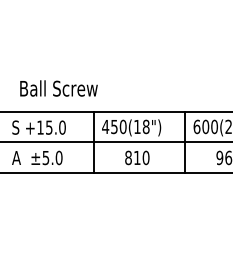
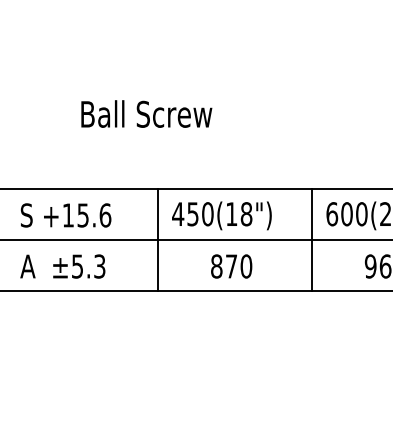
text: (58, 88) -> (145, 114), moved
text: (62, 127) -> (105, 215), +15.0 -> +15.6
text: (58, 157) -> (98, 265), ±5.0 -> ±5.3
text: (137, 157) -> (231, 265), 810 -> 870

